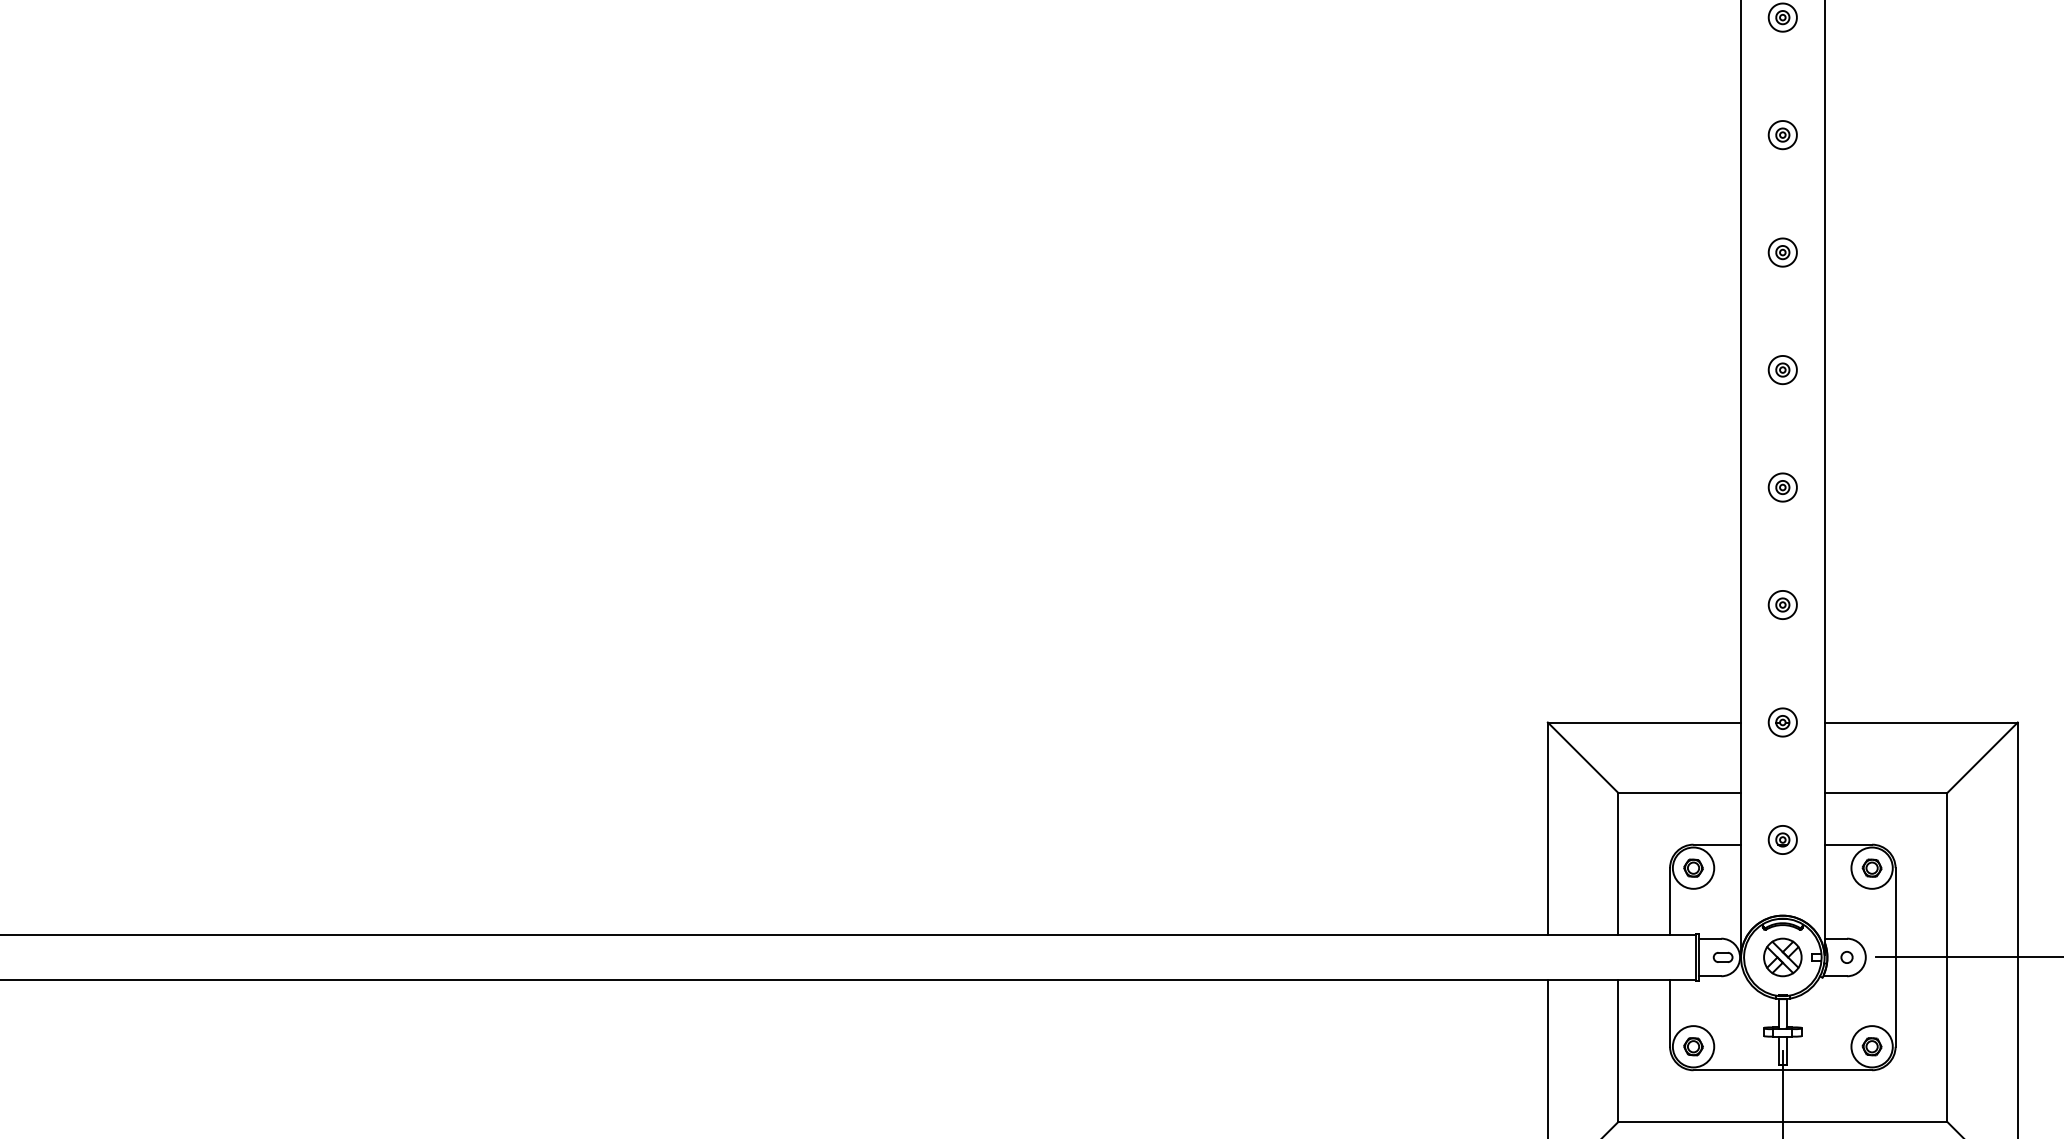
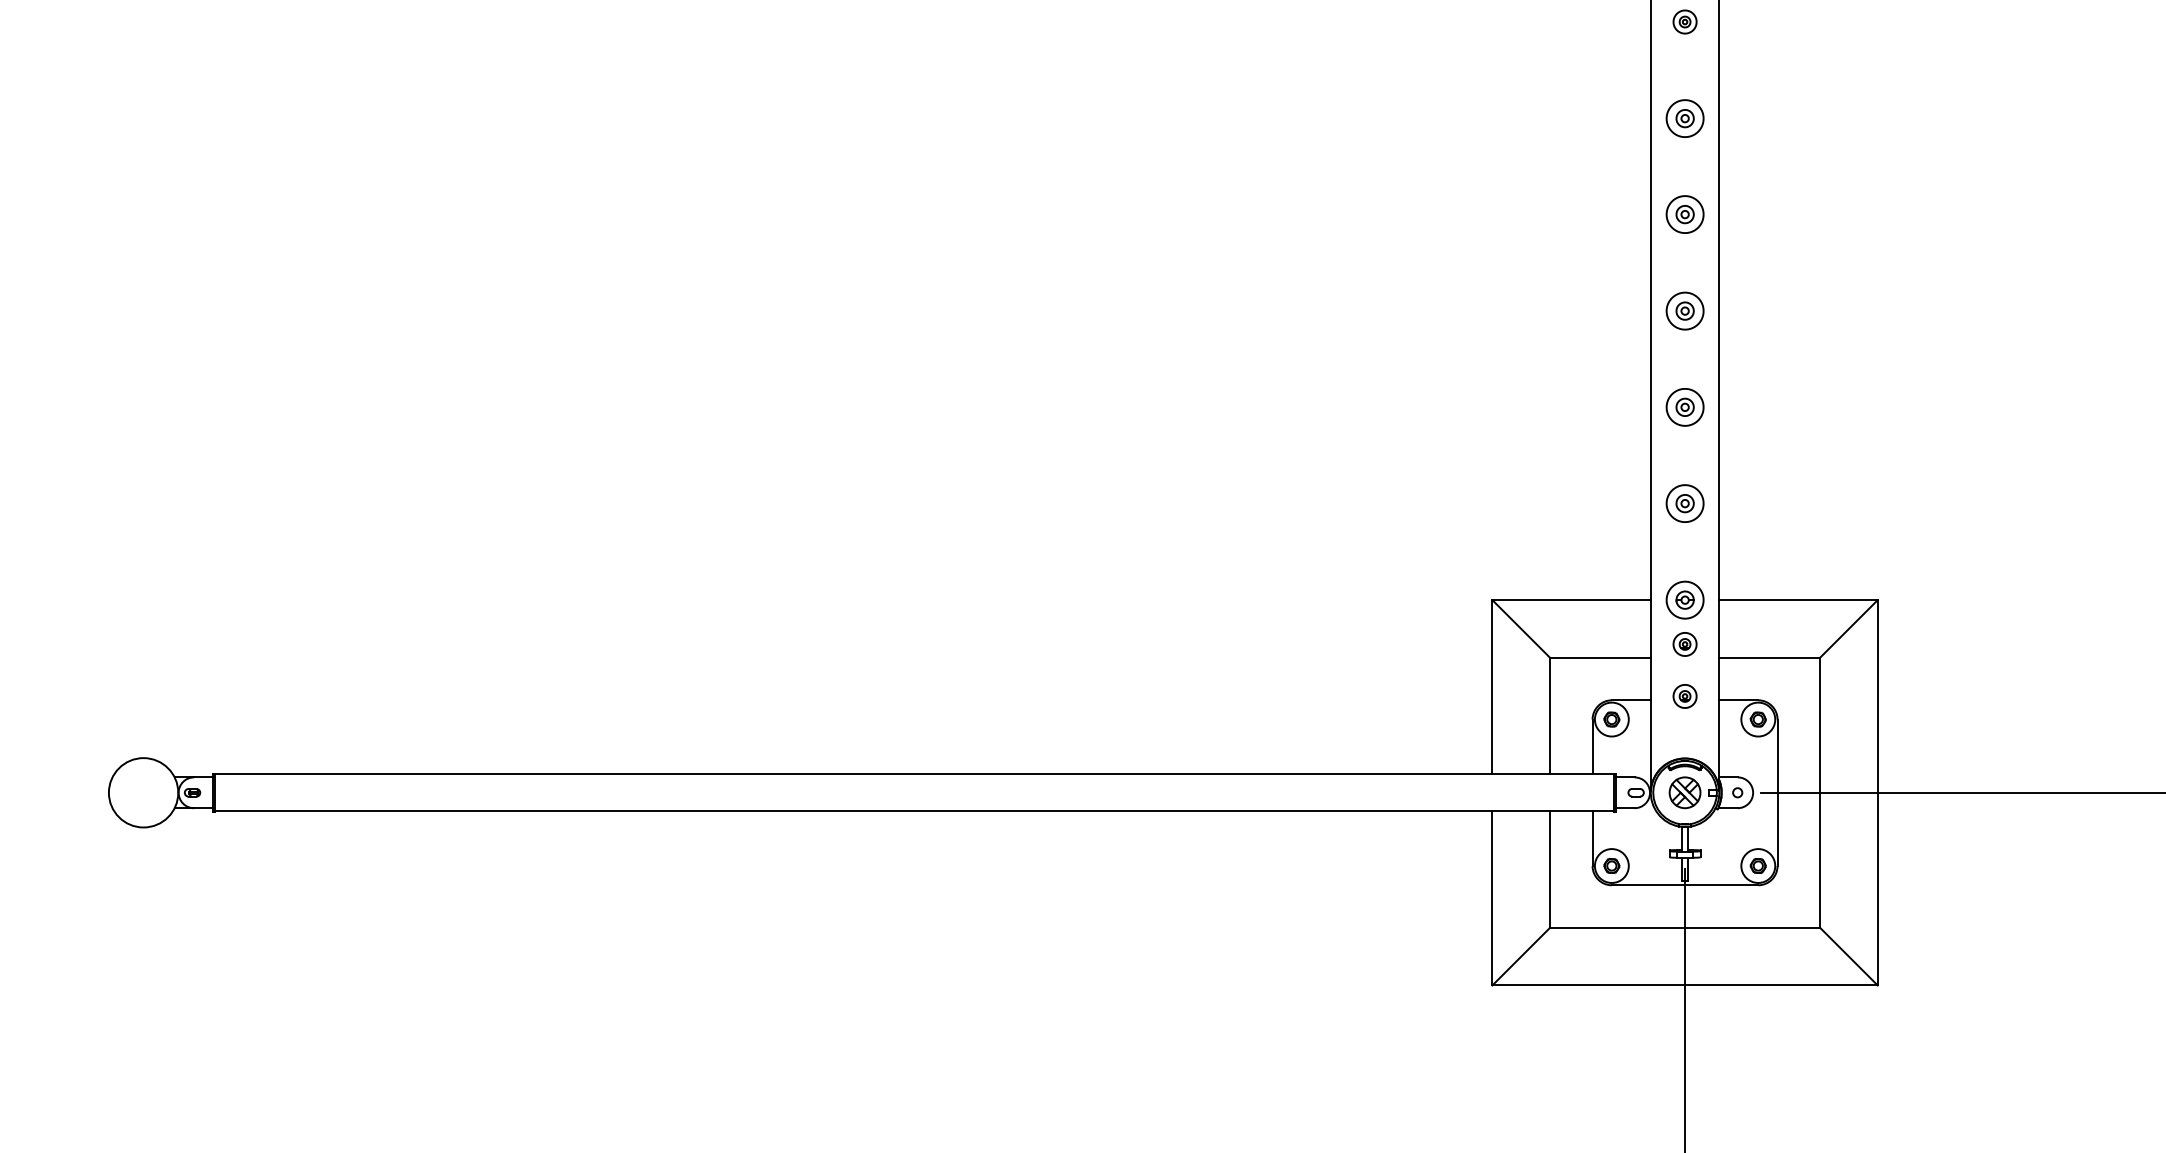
part: (1782, 134) -> (1684, 117), size x1.6
part: (1782, 252) -> (1684, 214), size x1.6
part: (1782, 369) -> (1684, 310), size x1.6
part: (1782, 487) -> (1684, 407), size x1.6
part: (1782, 604) -> (1684, 503), size x1.6
part: (1782, 721) -> (1684, 599), size x1.6
part: (1782, 776) -> (1684, 644), added

